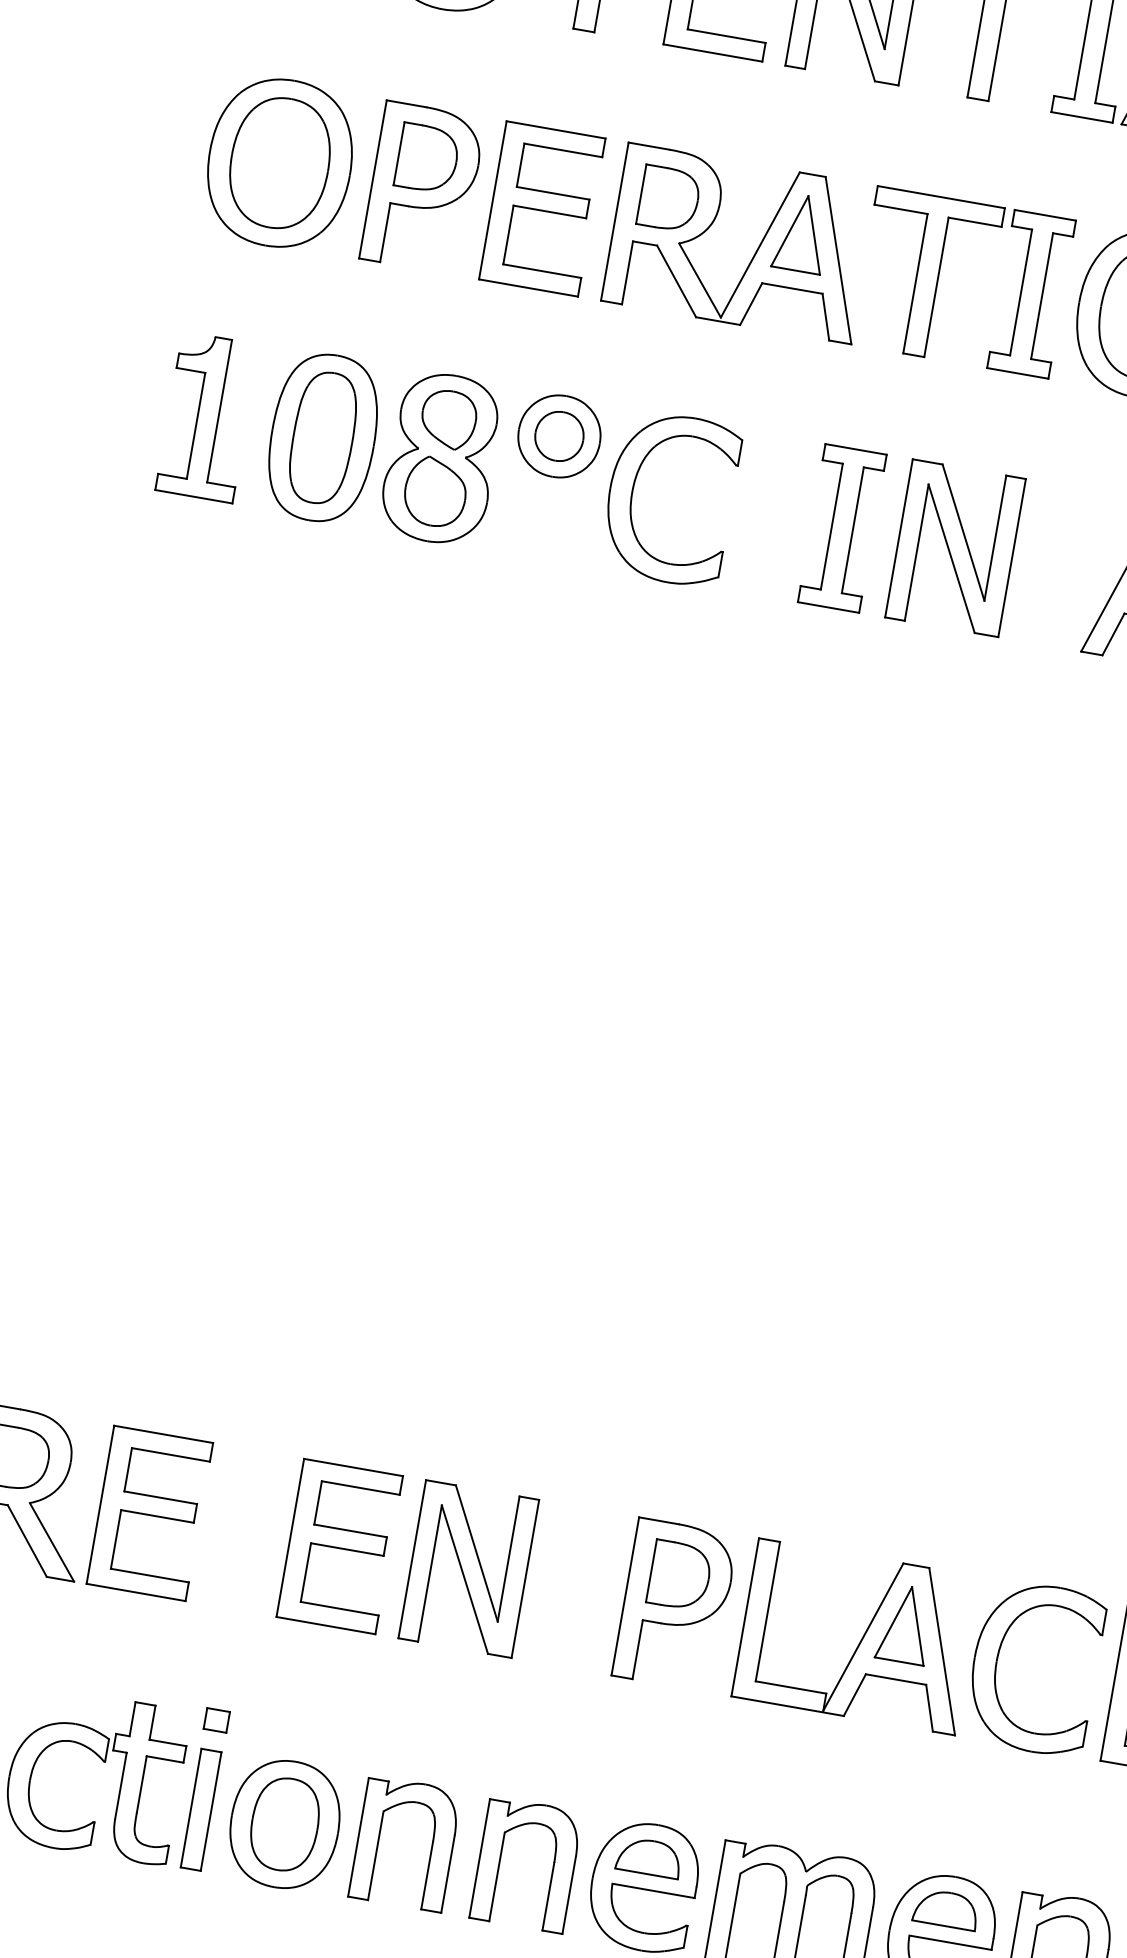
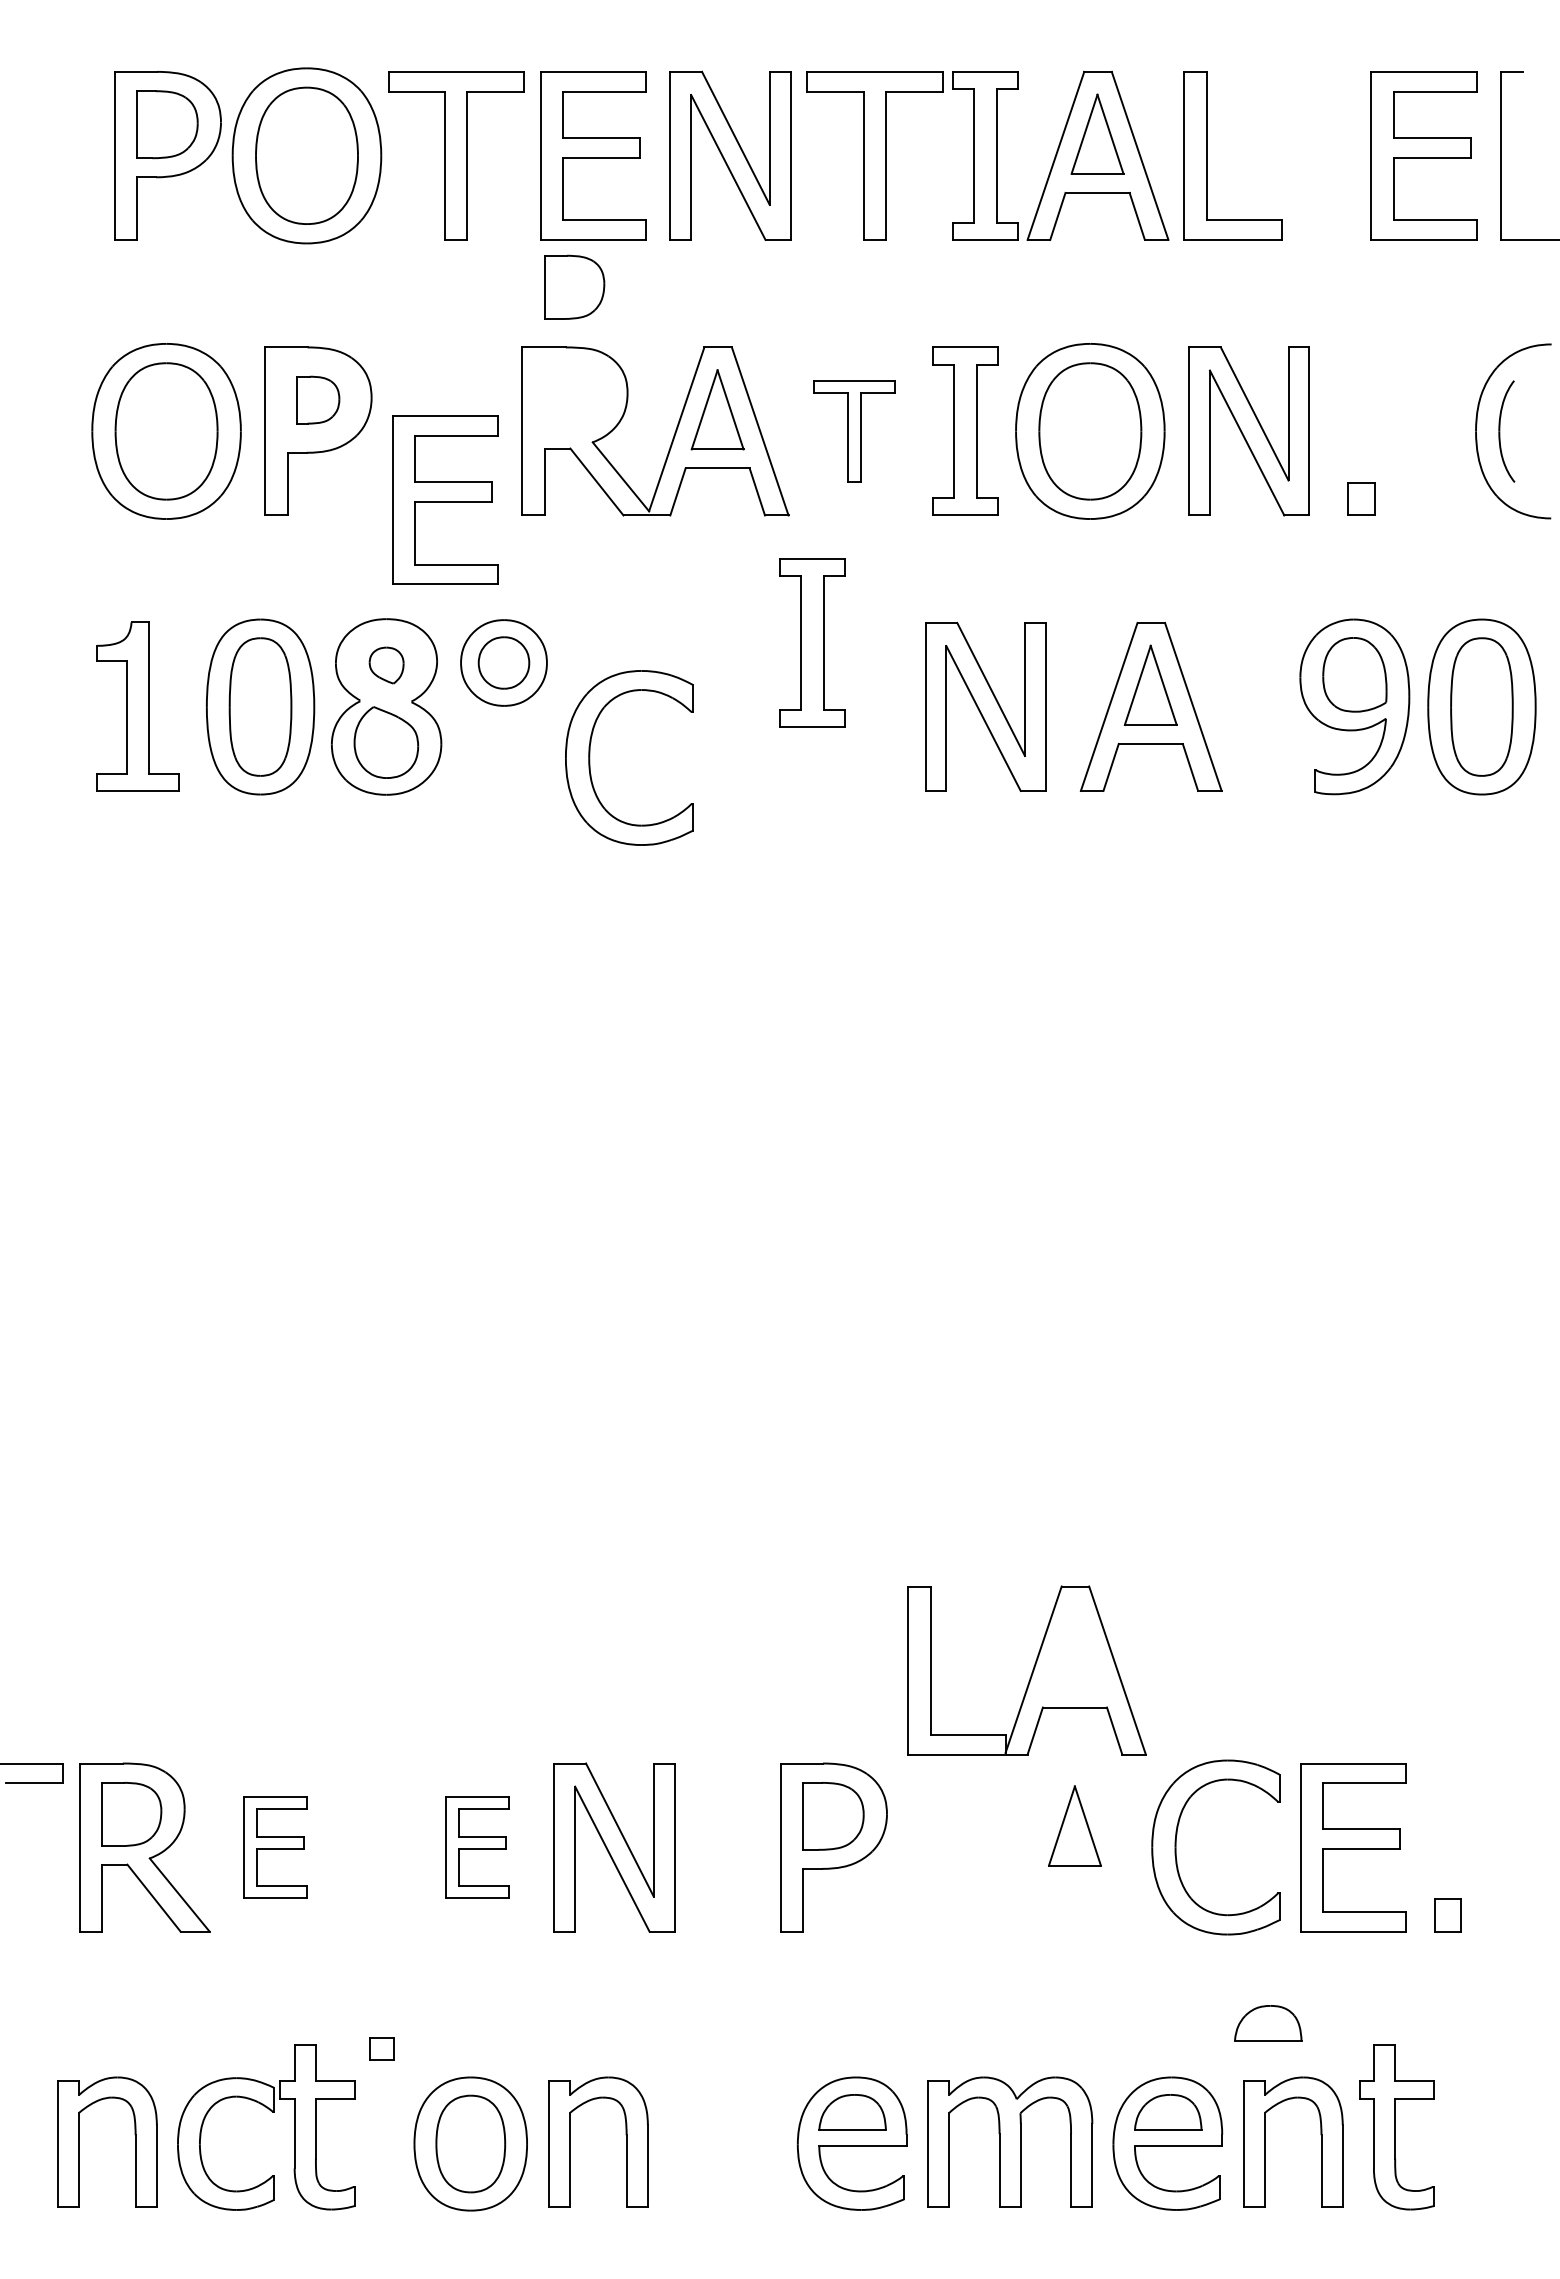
part: (428, 158) -> (318, 399), size x0.7
part: (669, 198) -> (574, 286), moved
part: (542, 208) -> (445, 499), moved
part: (927, 275) -> (854, 430), size x0.6
part: (448, 419) -> (386, 665), size x0.6
part: (633, 491) -> (590, 757), moved
part: (842, 528) -> (812, 642), moved
part: (955, 547) -> (985, 706), moved
part: (149, 1513) -> (275, 1847), size x0.6
part: (339, 1546) -> (477, 1847), size x0.6
part: (856, 1636) -> (1026, 1670), moved
part: (201, 1809) -> (381, 2143), removed
part: (1055, 1842) -> (1268, 2023), added
part: (552, 1868) -> (754, 2141), removed

